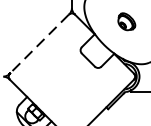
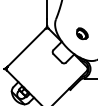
line: (39, 44) -> (26, 48), dashed -> solid

